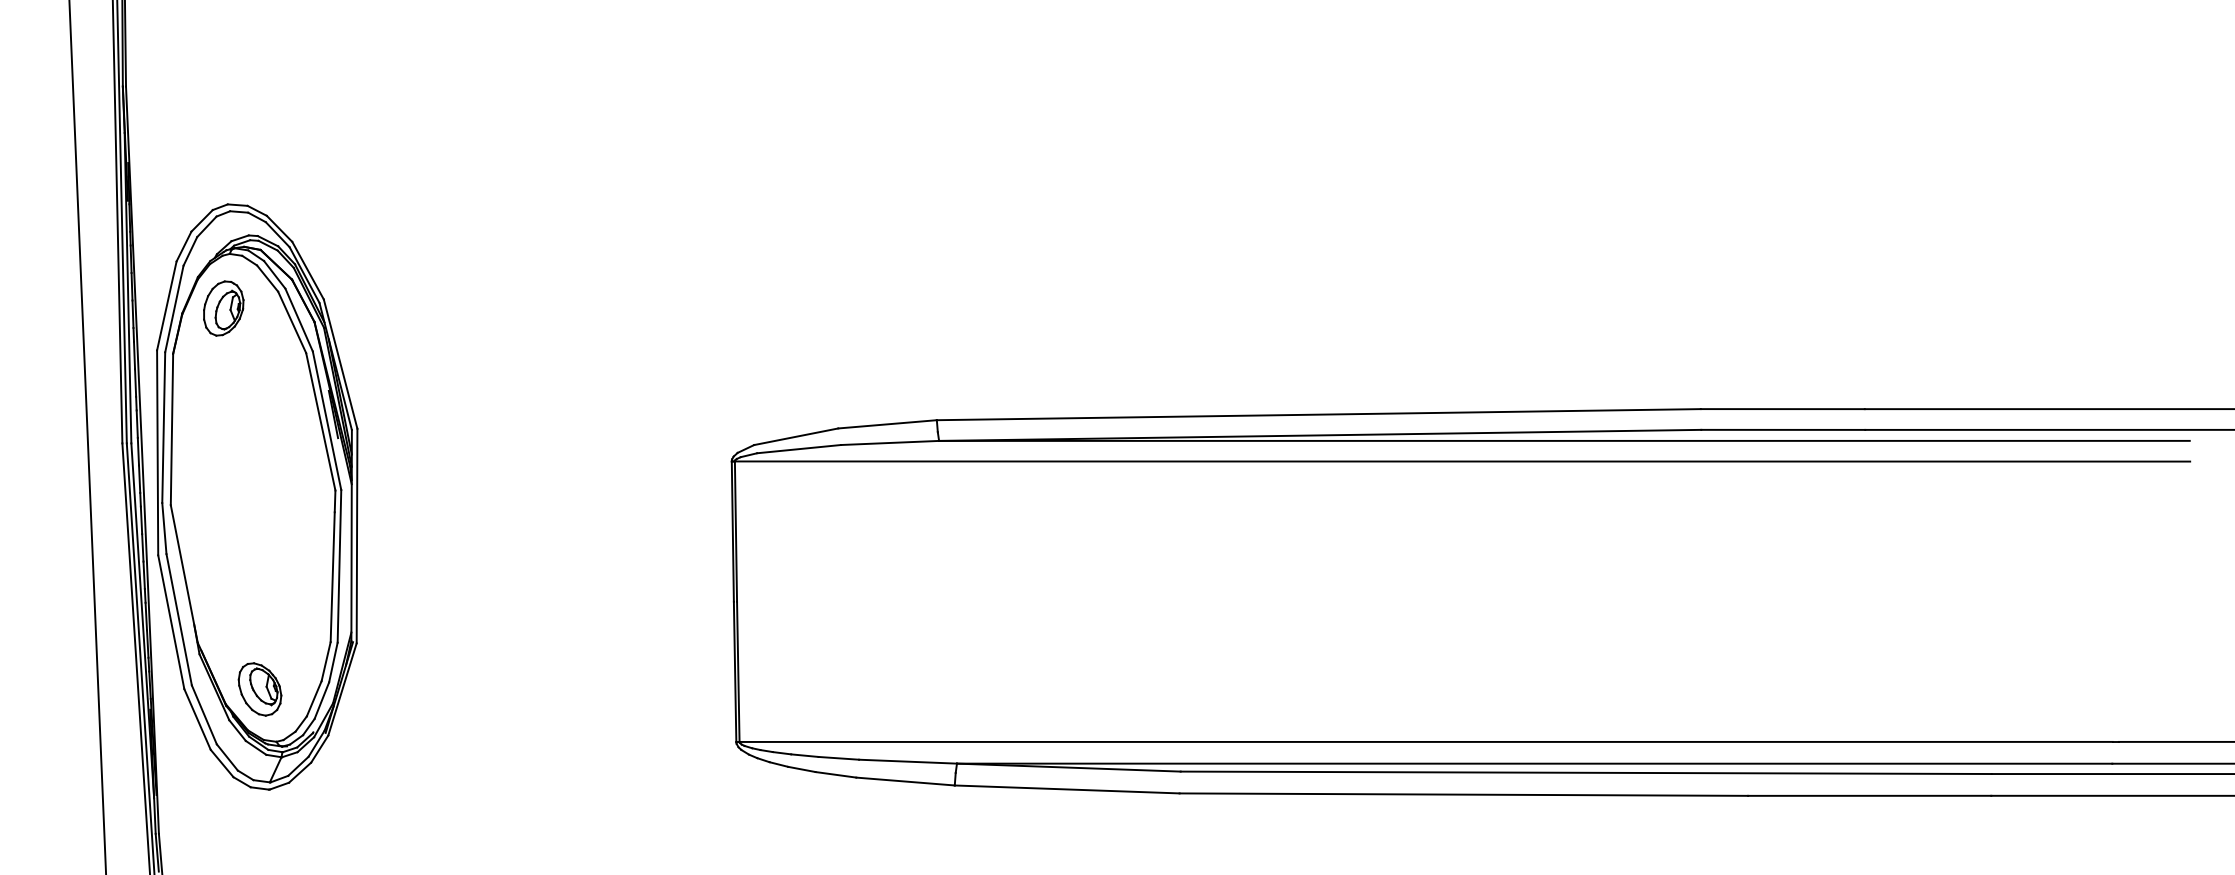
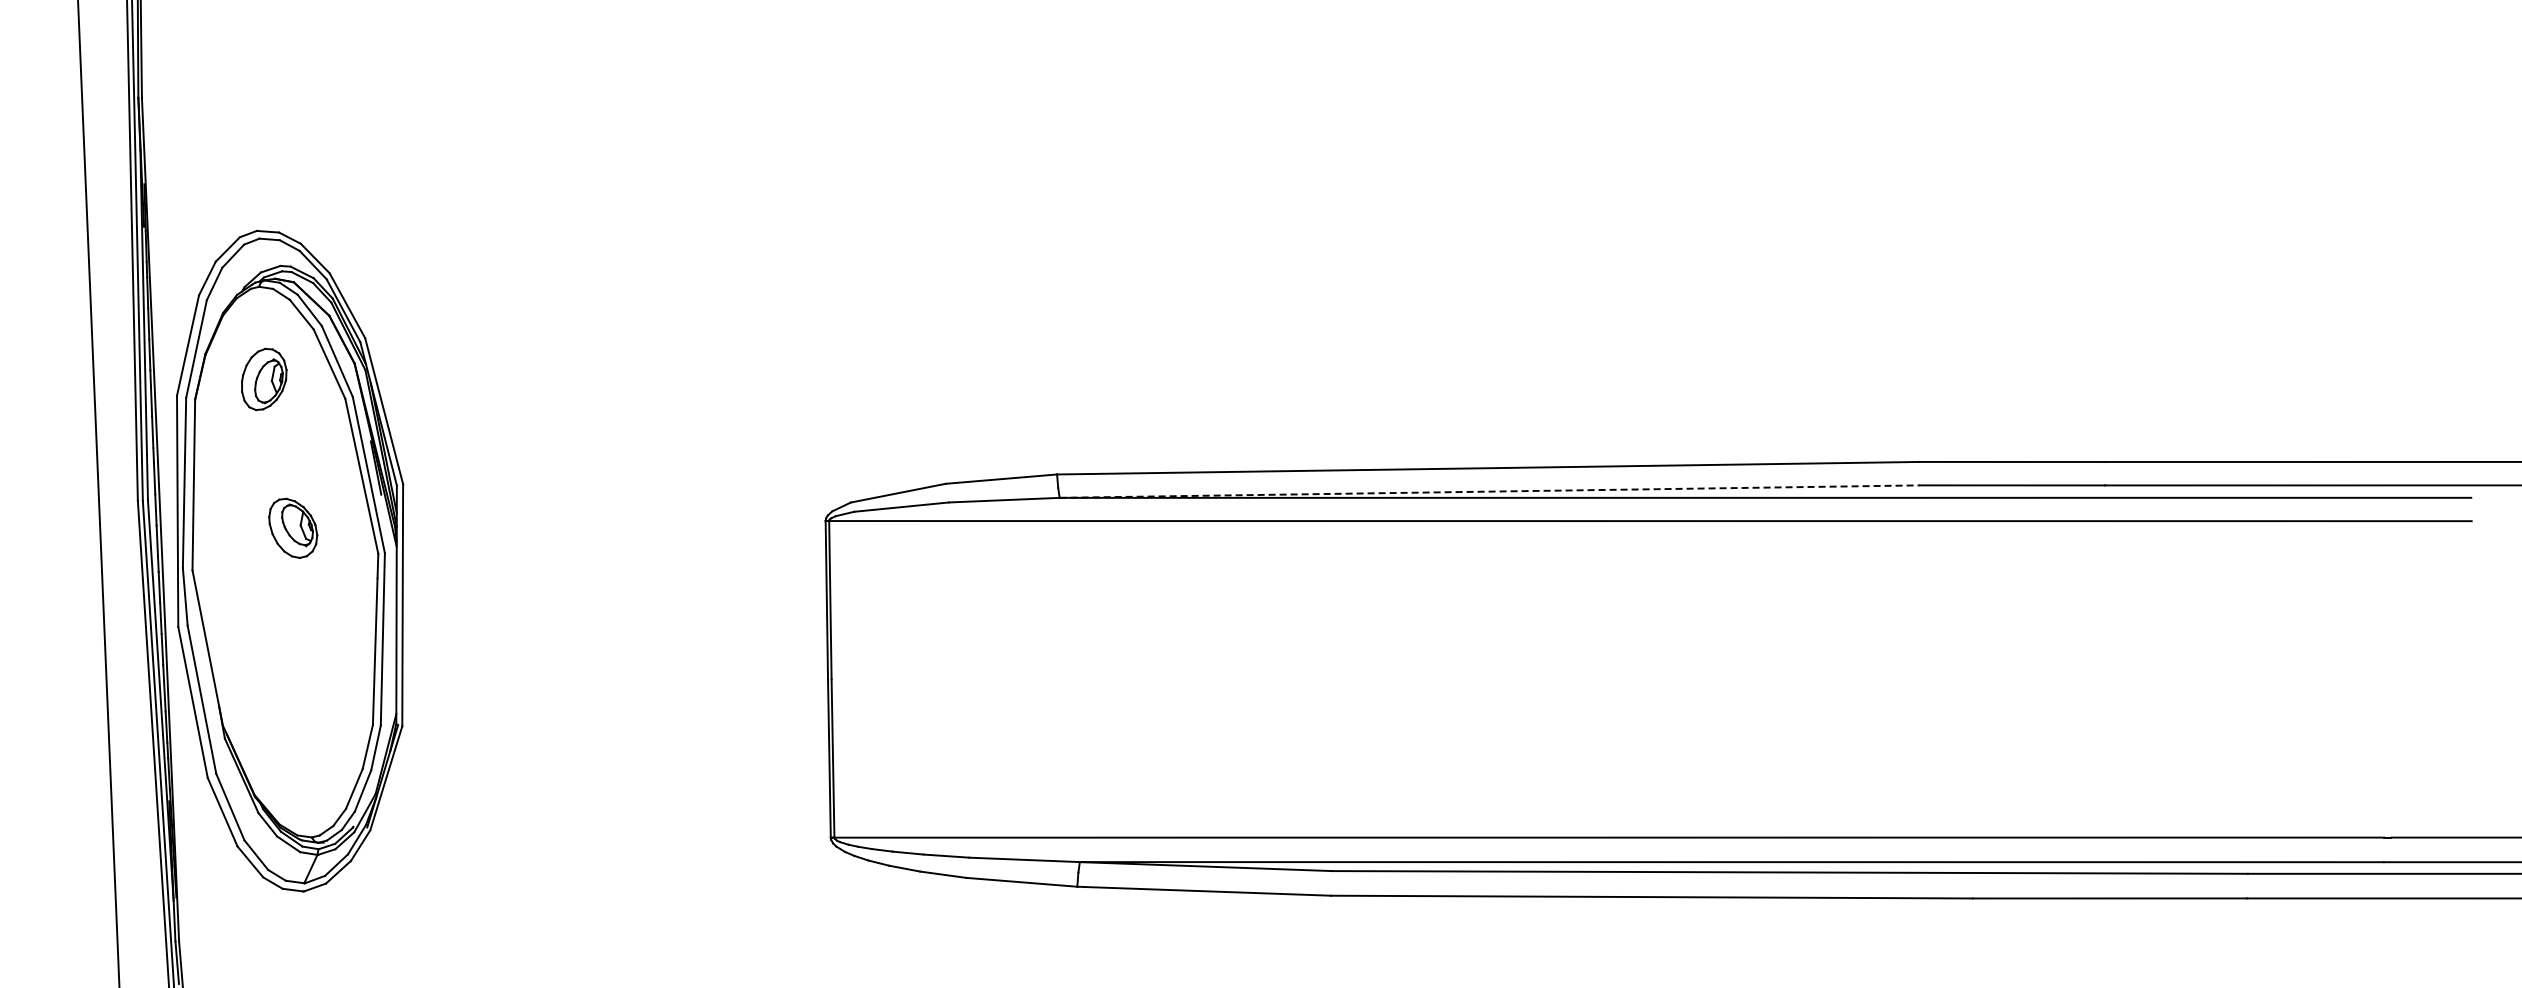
part: (223, 308) -> (264, 379), moved
line: (1320, 435) -> (1490, 491), solid -> dashed
part: (260, 688) -> (293, 527), moved

